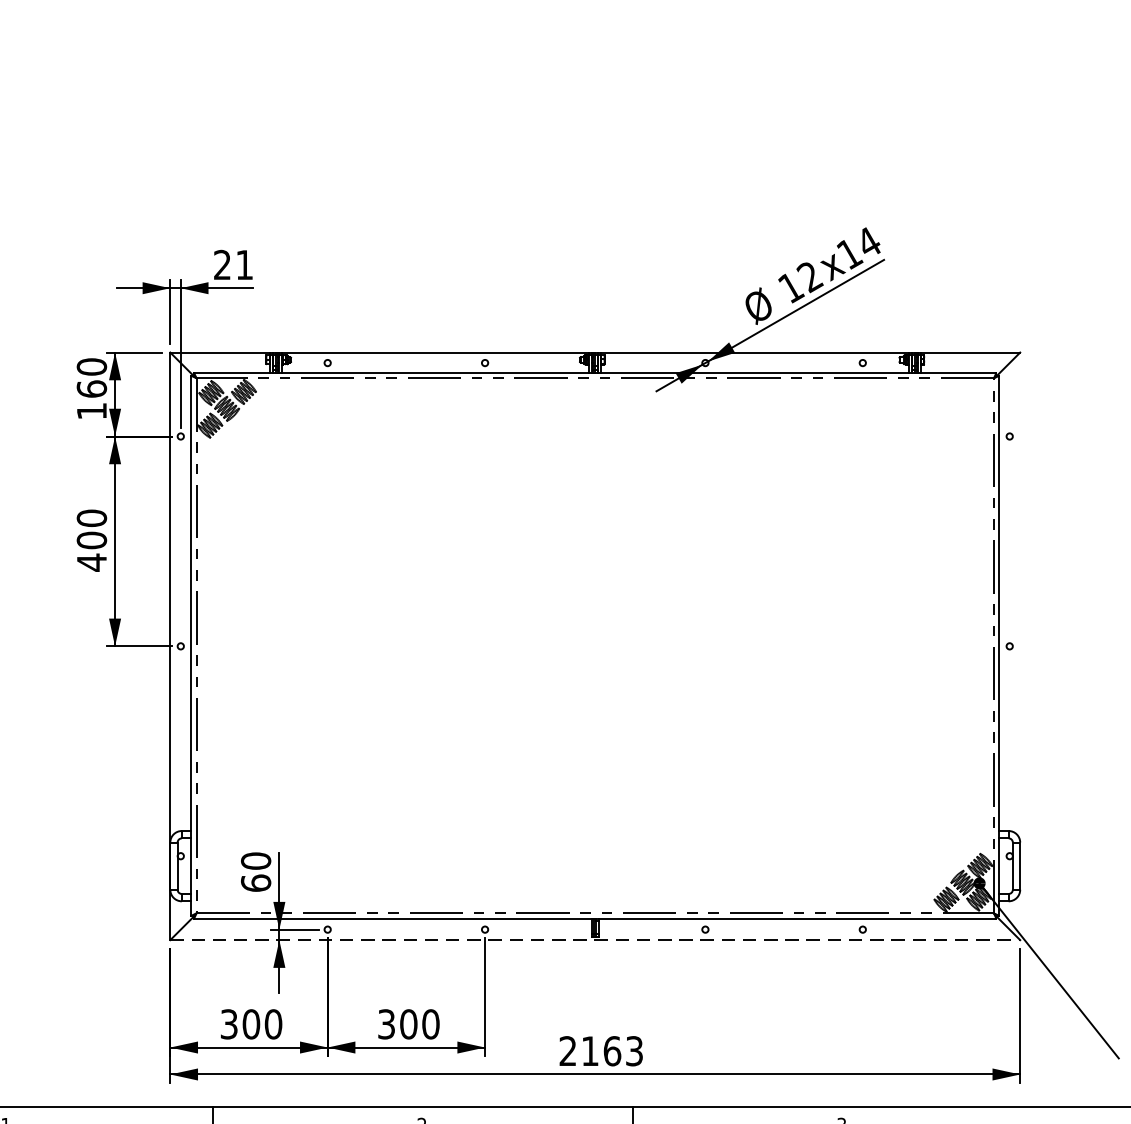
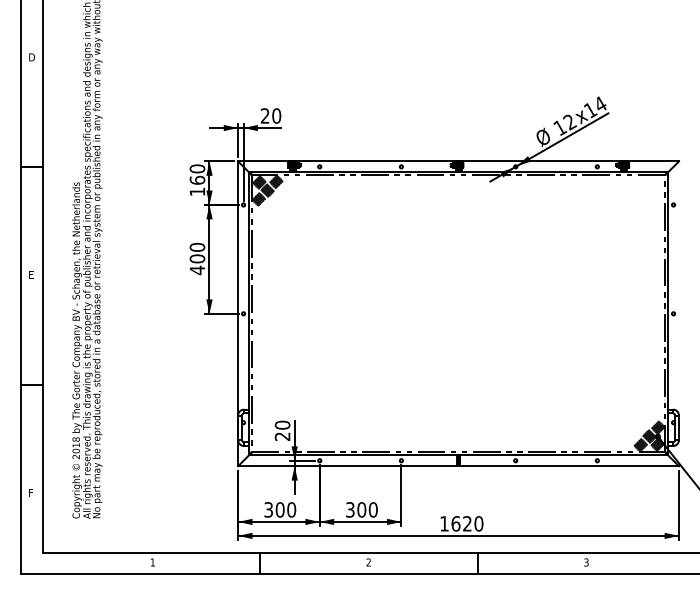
text: (244, 264) -> (276, 115), 21 -> 20
text: (255, 882) -> (282, 436), 60 -> 20
line: (597, 940) -> (459, 466), dashed -> solid
text: (600, 1050) -> (461, 523), 2163 -> 1620

